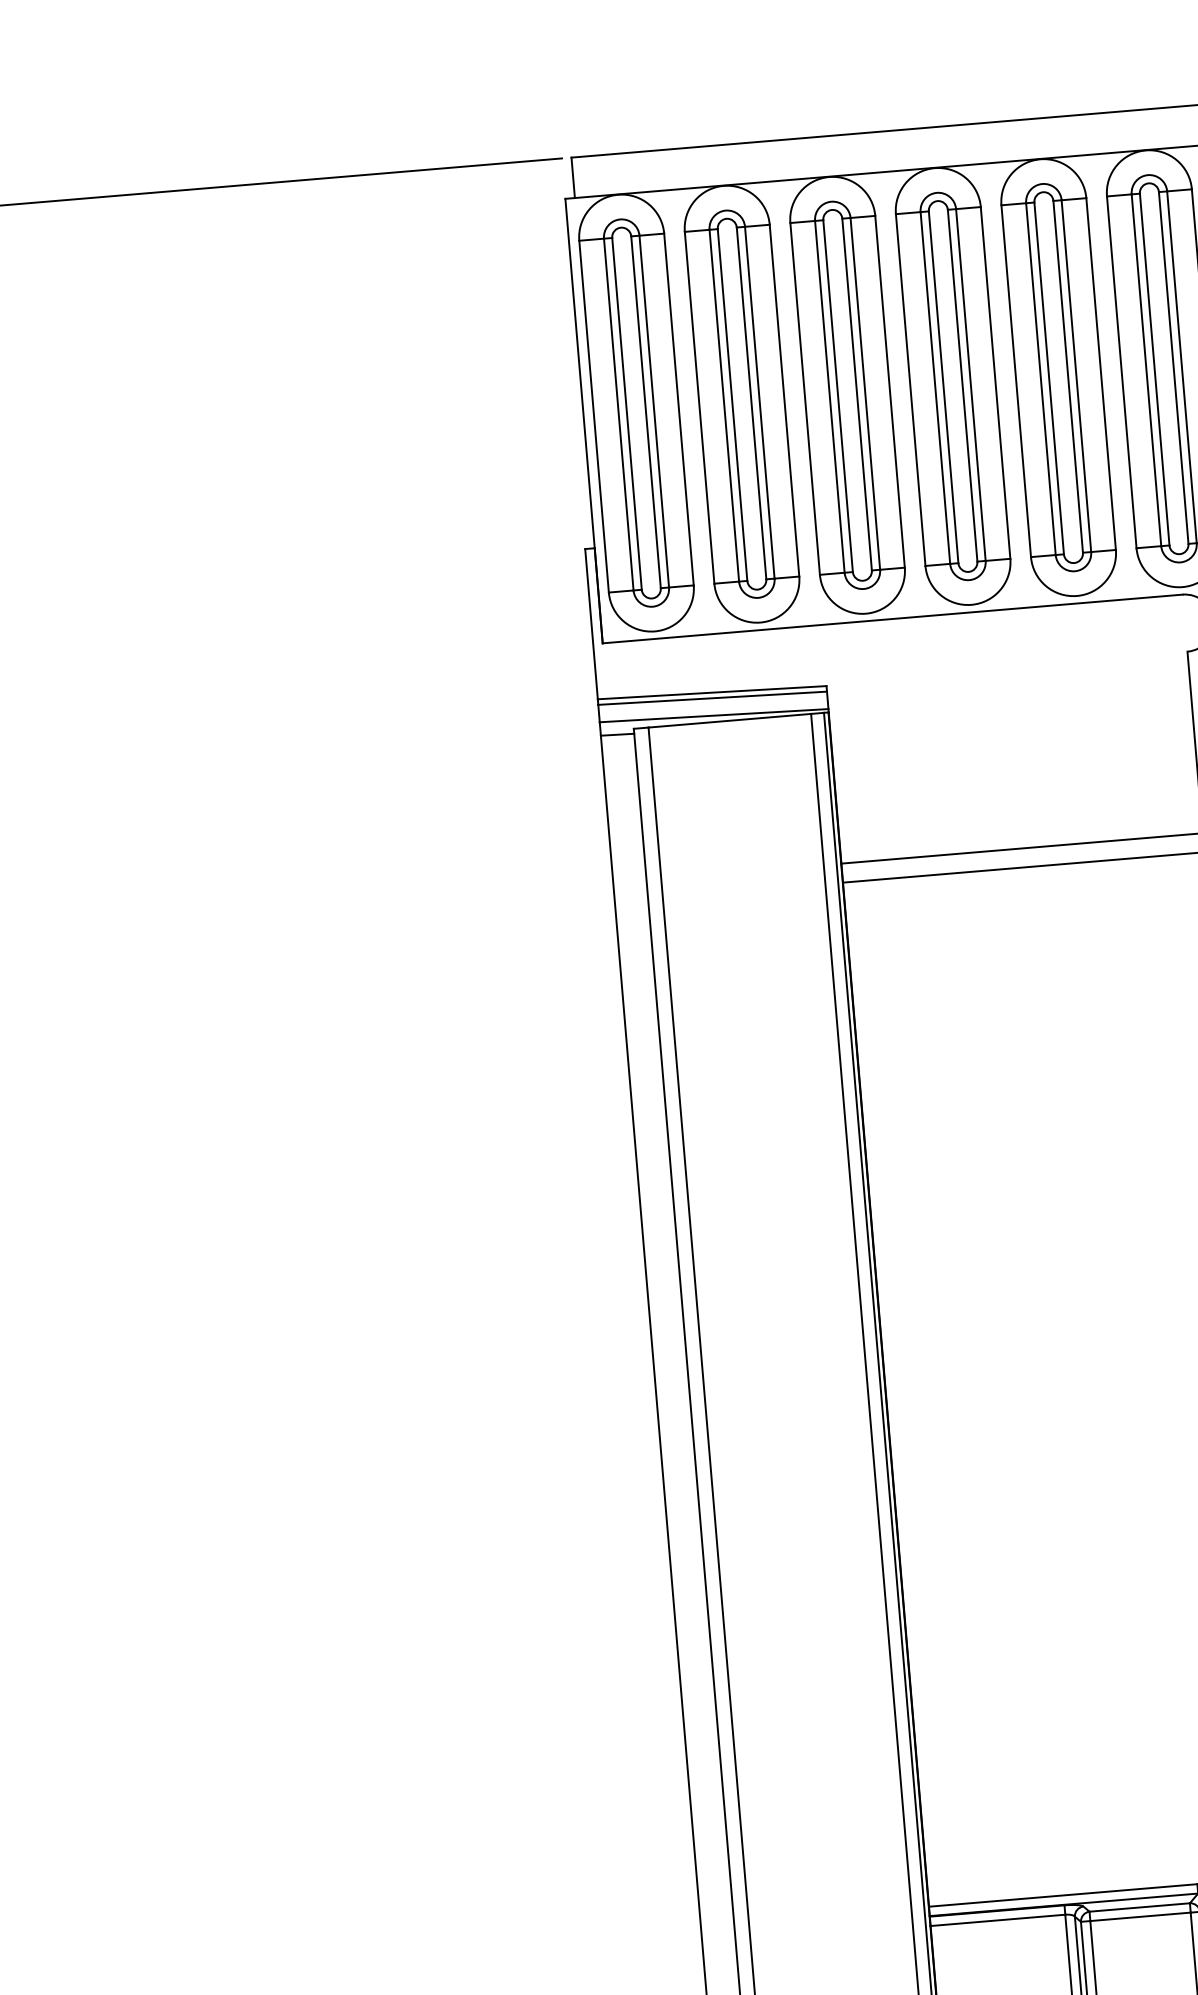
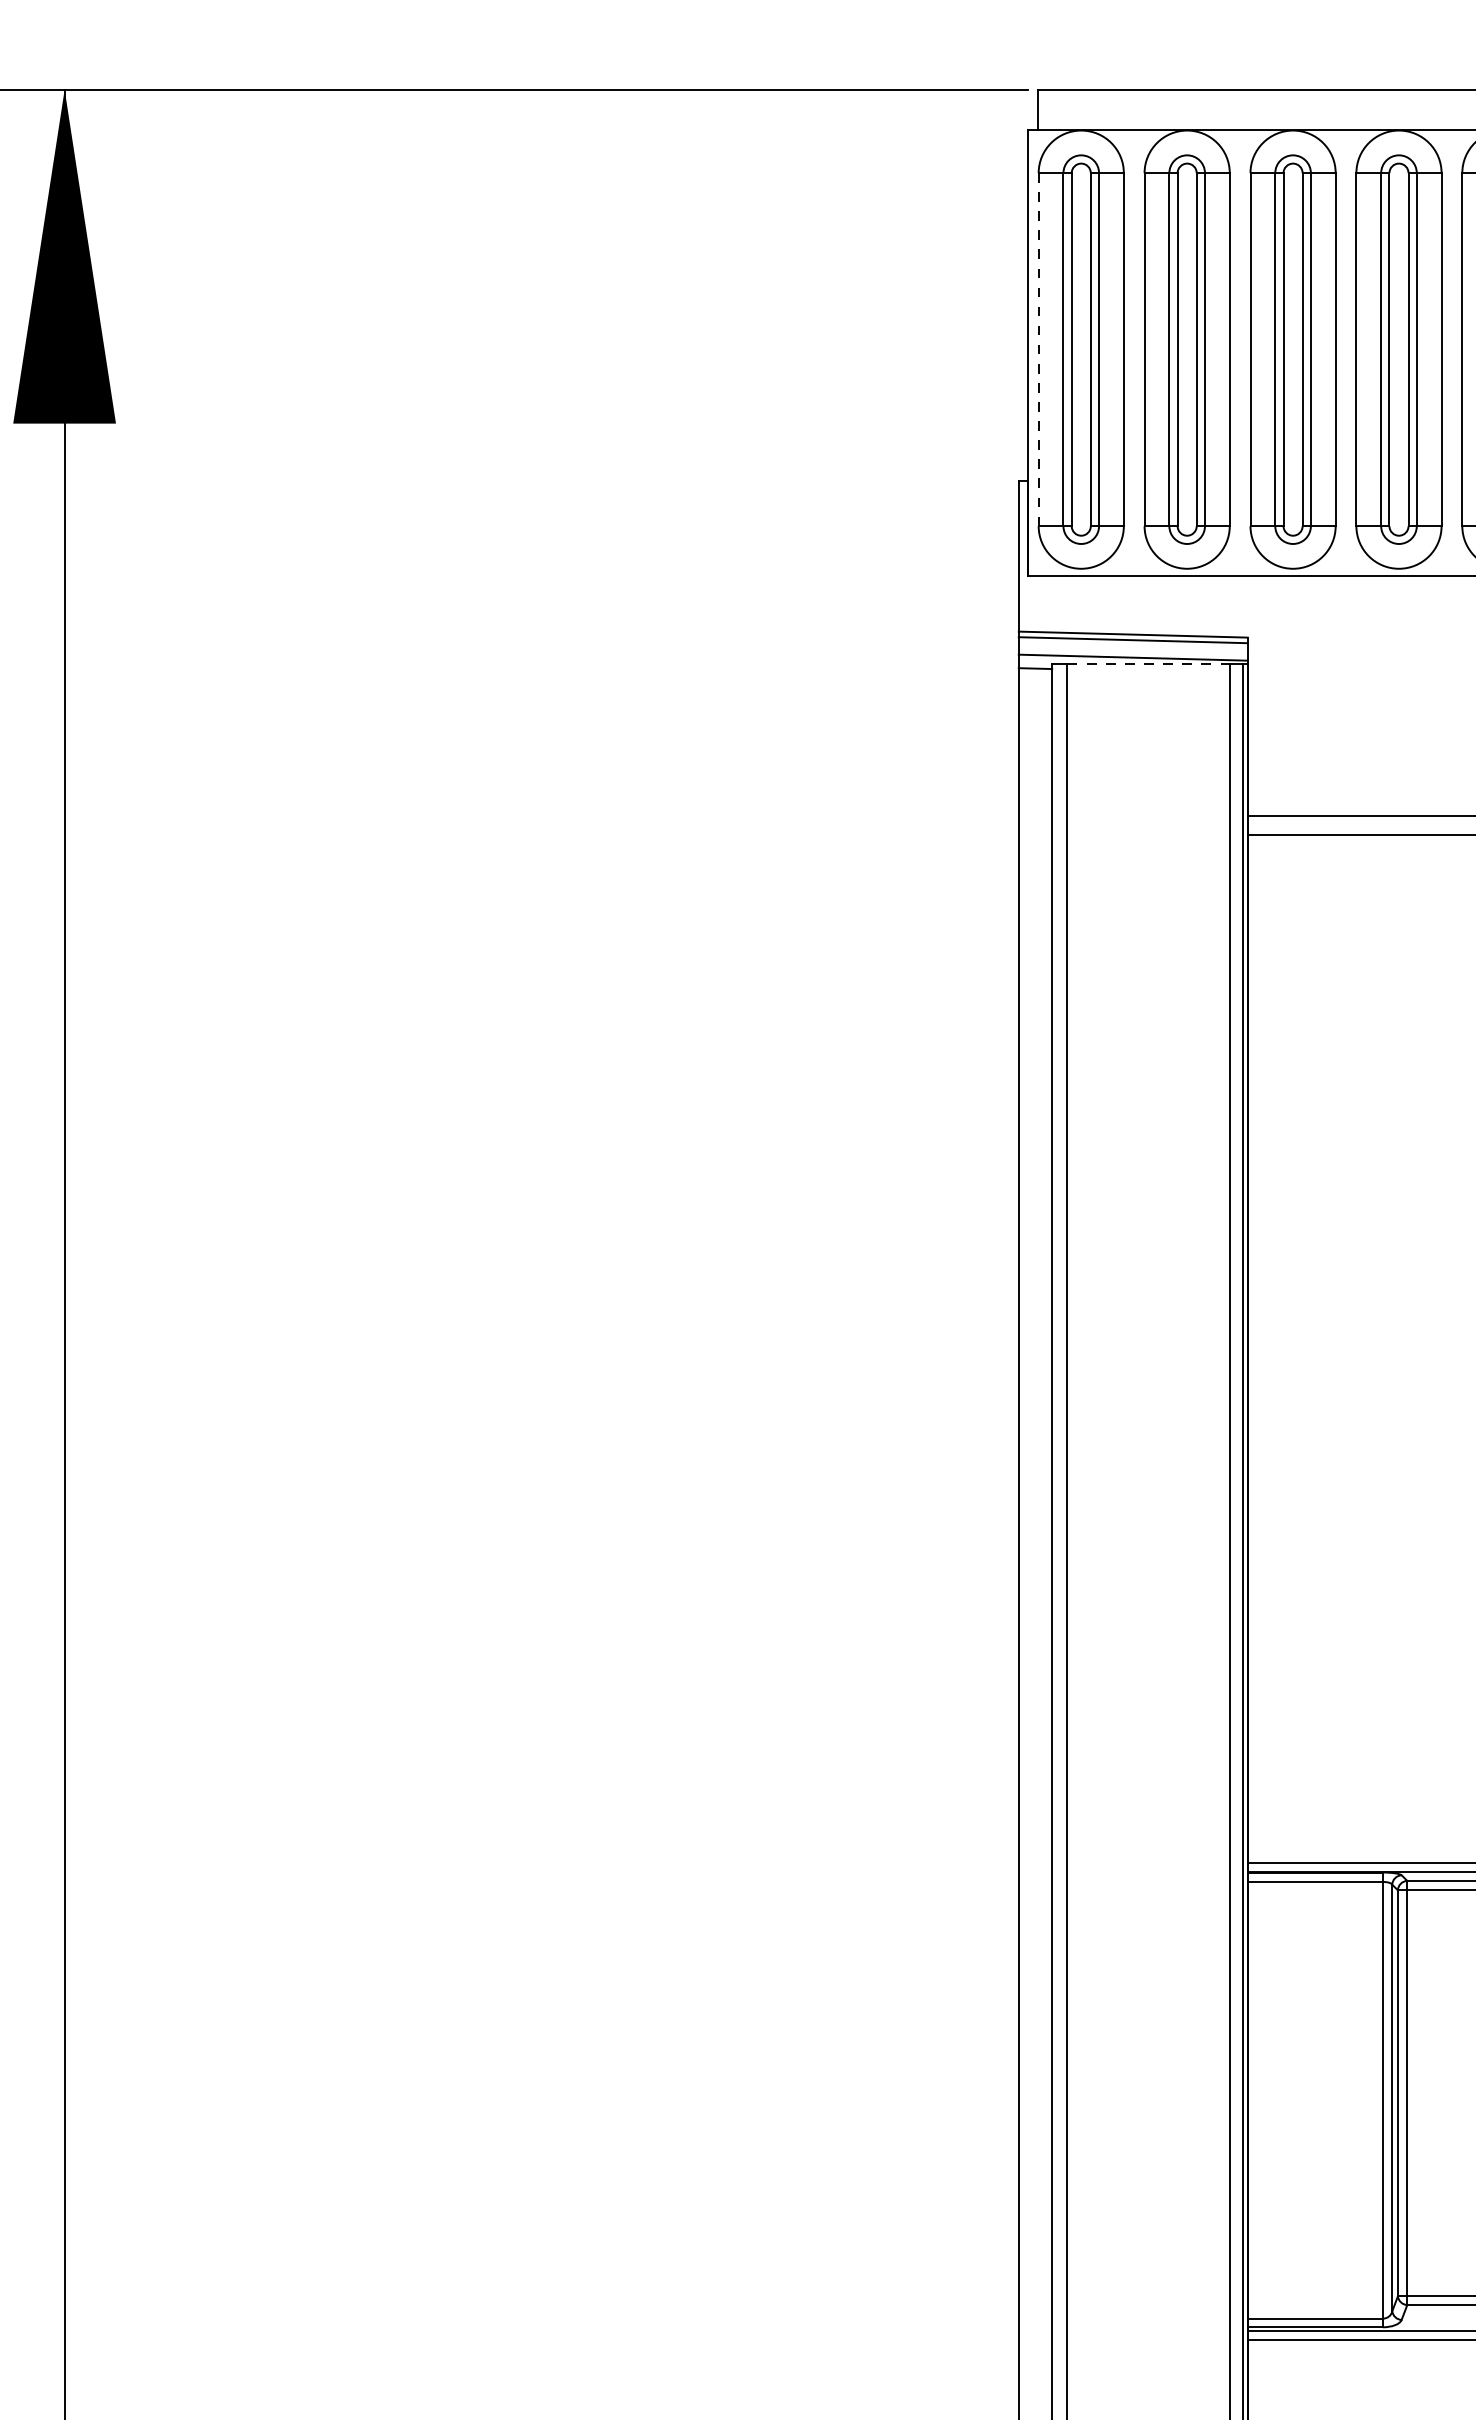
line: (593, 416) -> (1038, 349), solid -> dashed
line: (729, 721) -> (1148, 664), solid -> dashed

